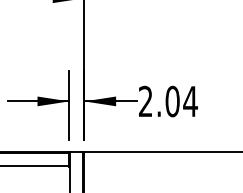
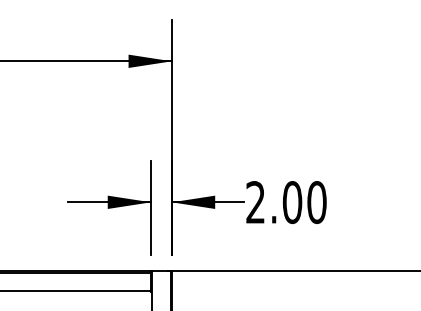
text: (190, 101) -> (316, 202), 2.04 -> 2.00

